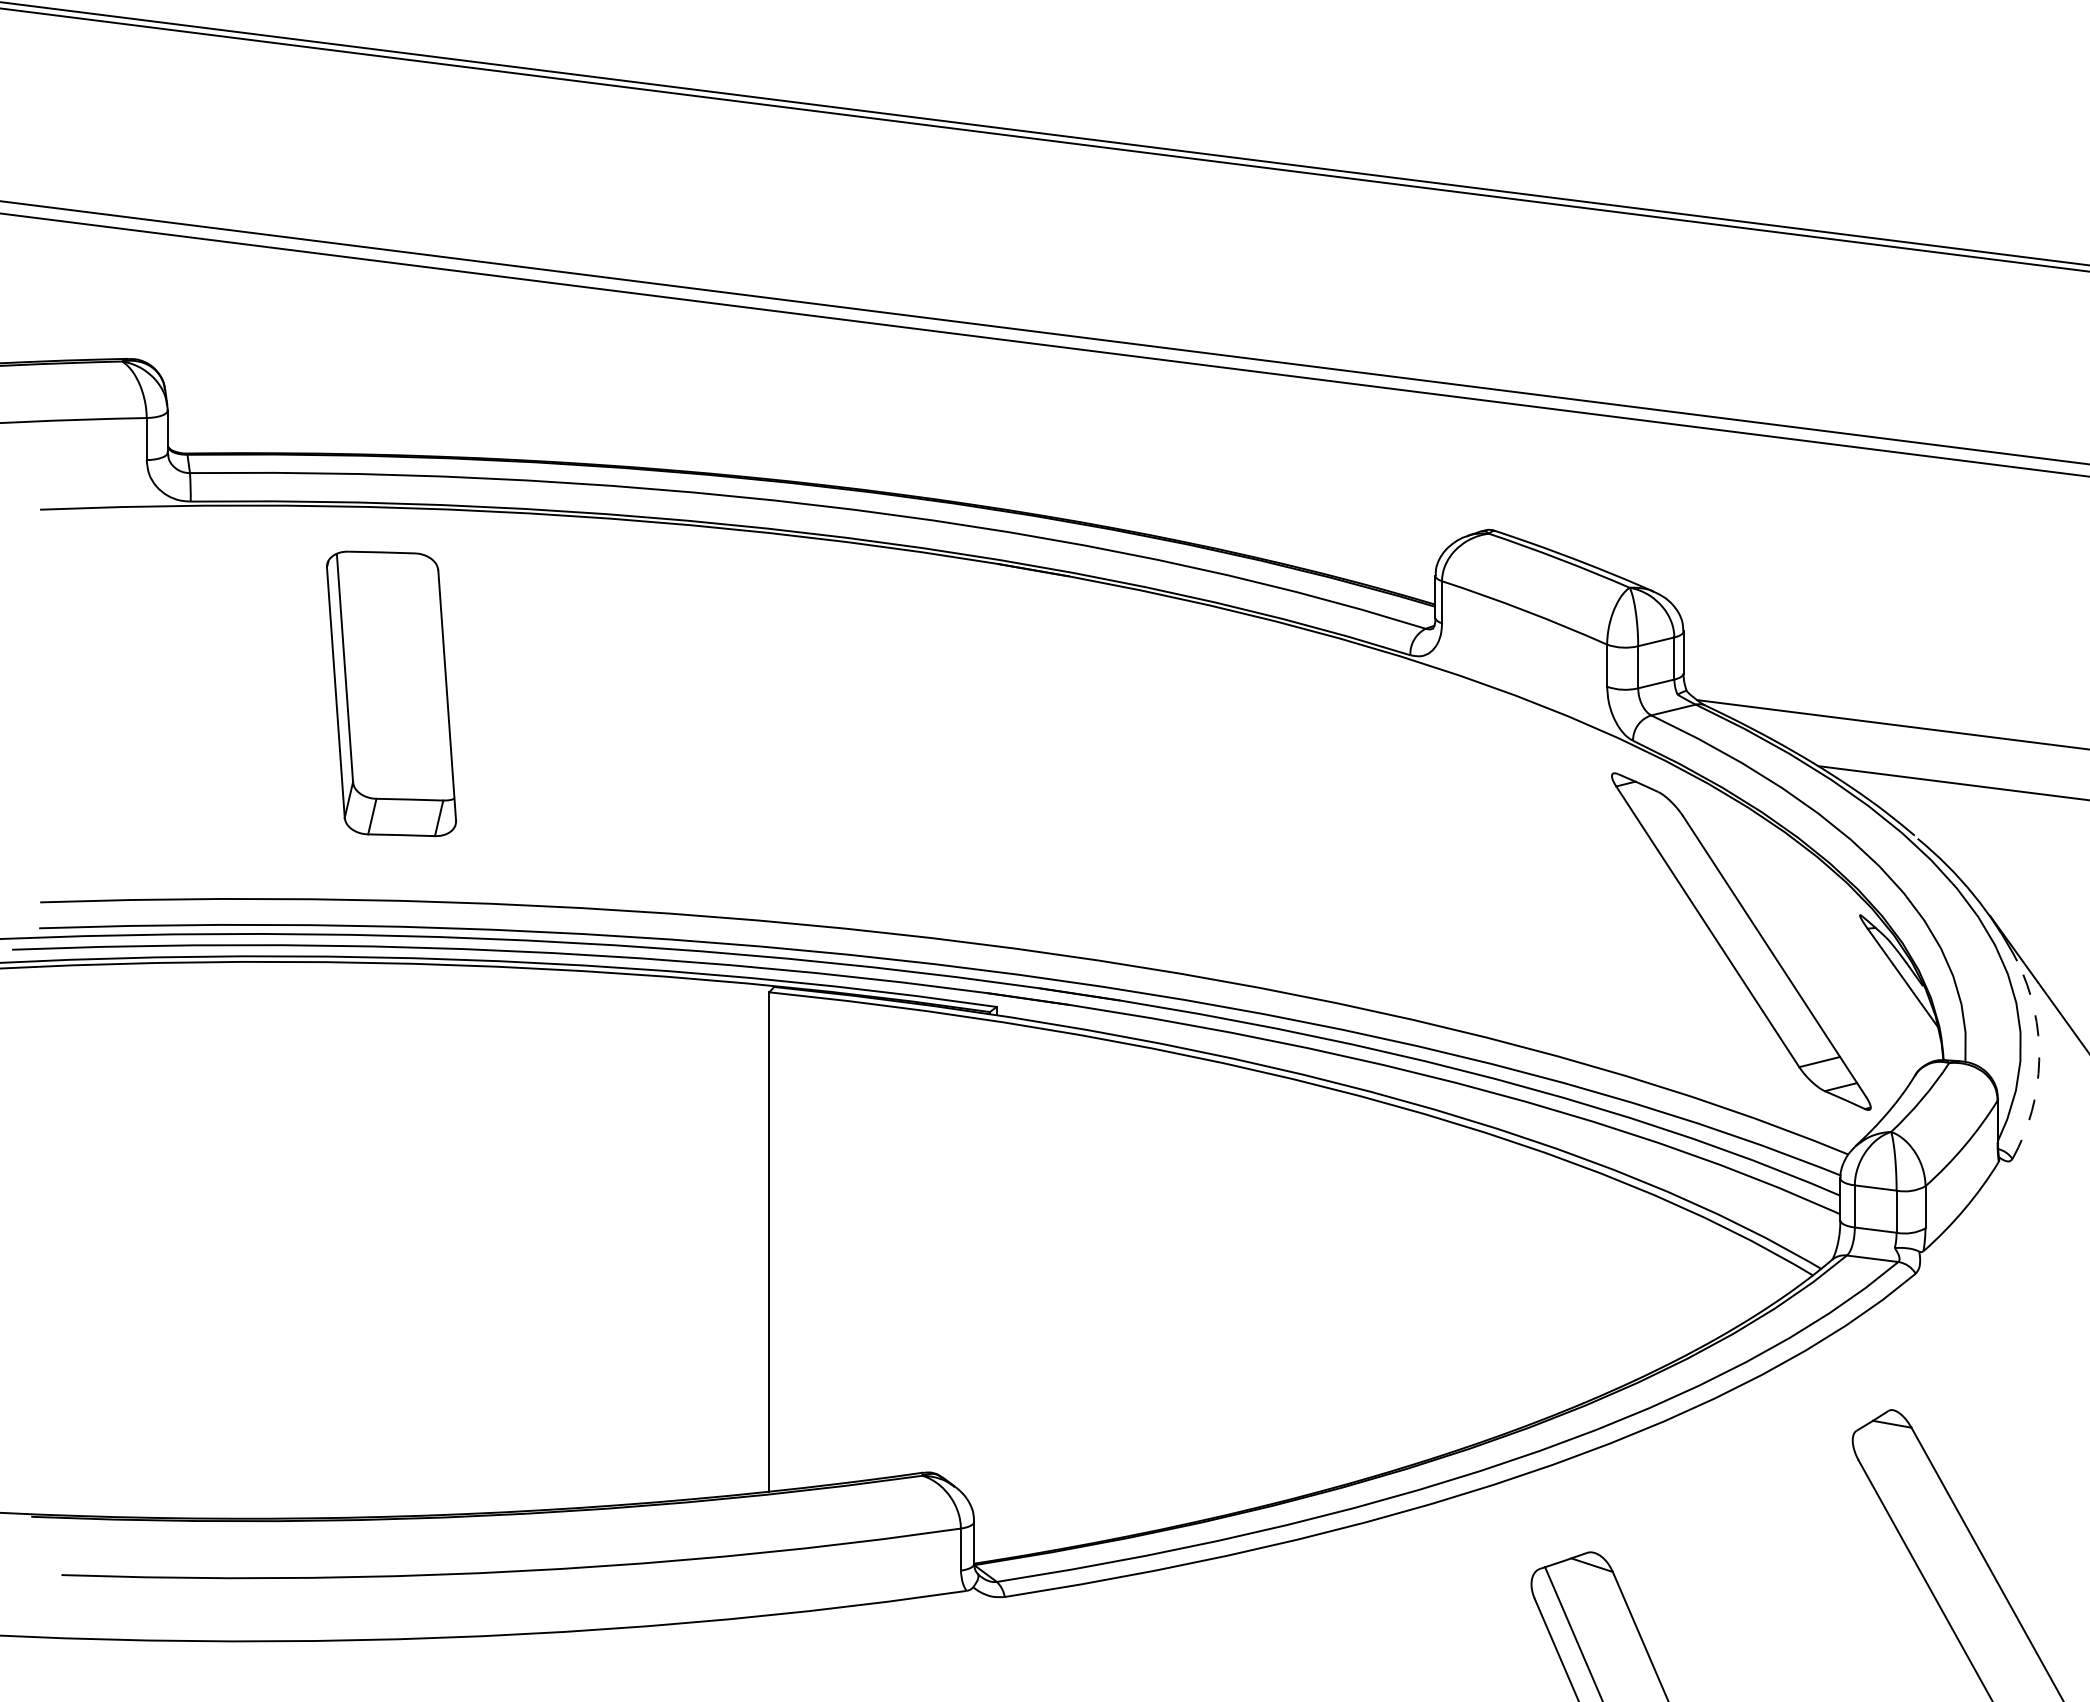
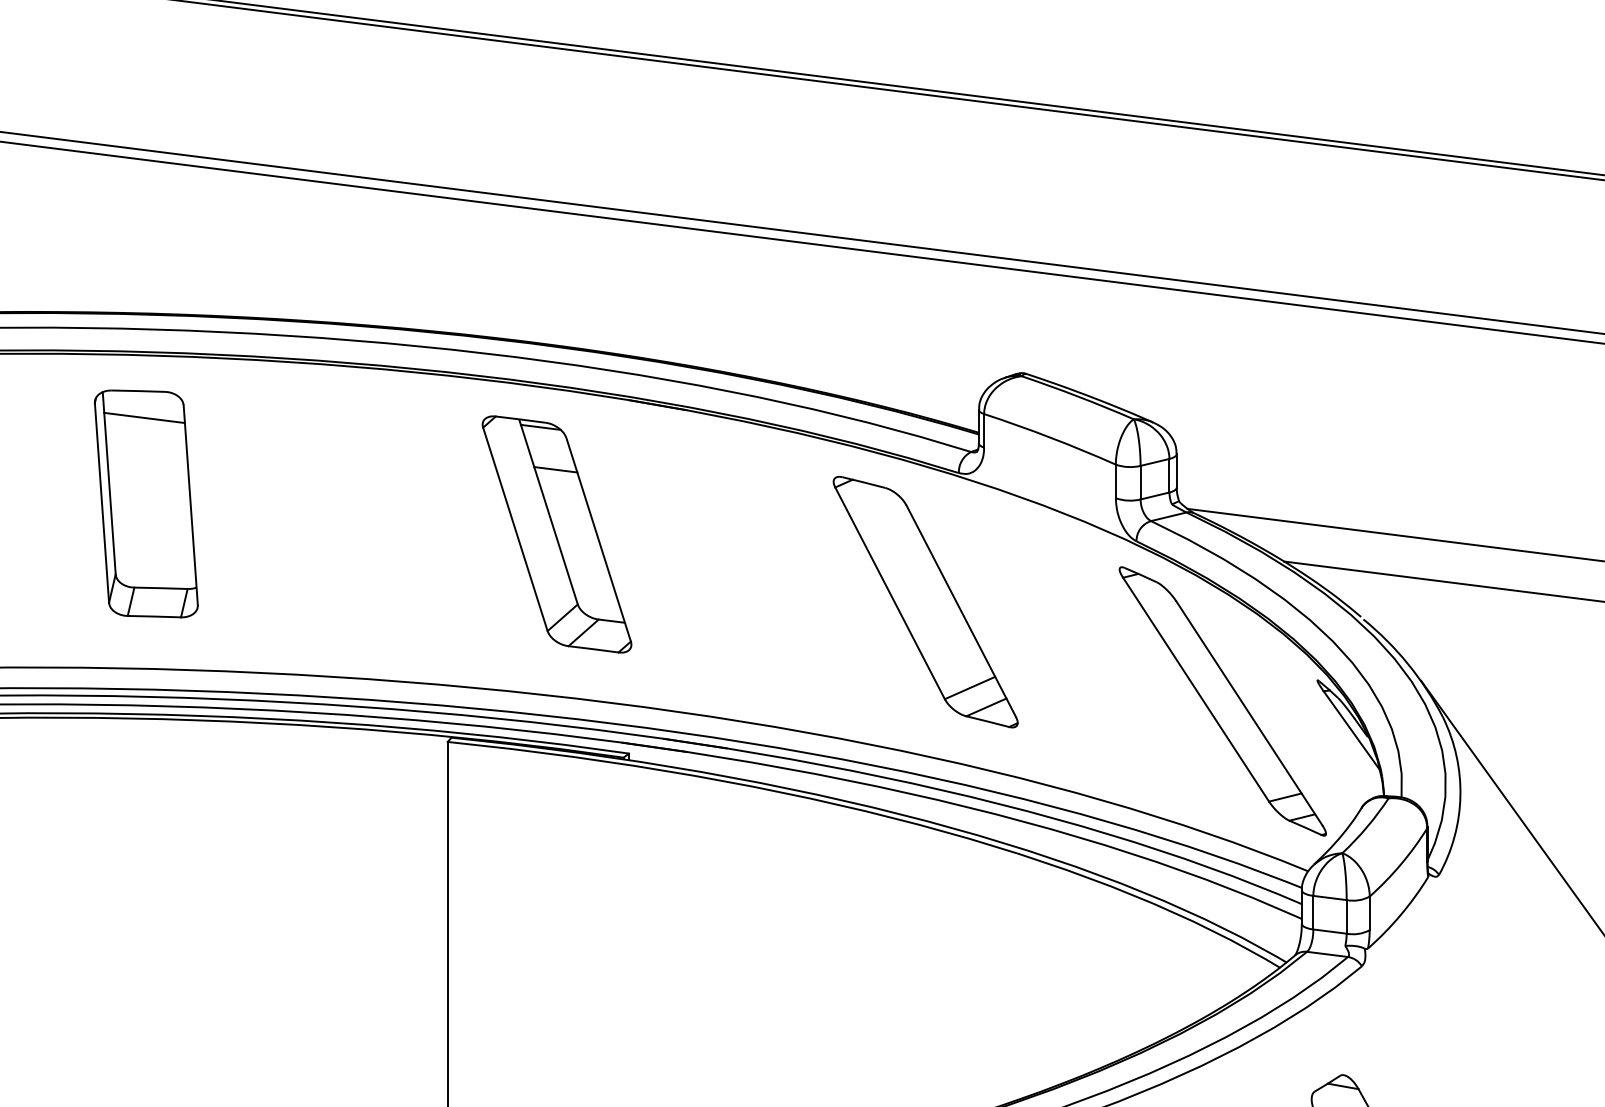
line: (388, 585) -> (143, 417), added
part: (906, 732) -> (557, 534), added
part: (1368, 817) -> (925, 602), added
arc: (2039, 1060) -> (1460, 796), dashed -> solid

